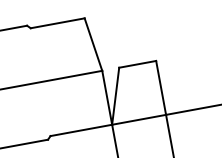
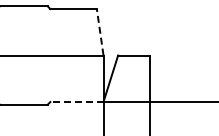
line: (93, 43) -> (100, 31), solid -> dashed
line: (80, 131) -> (76, 102), solid -> dashed

